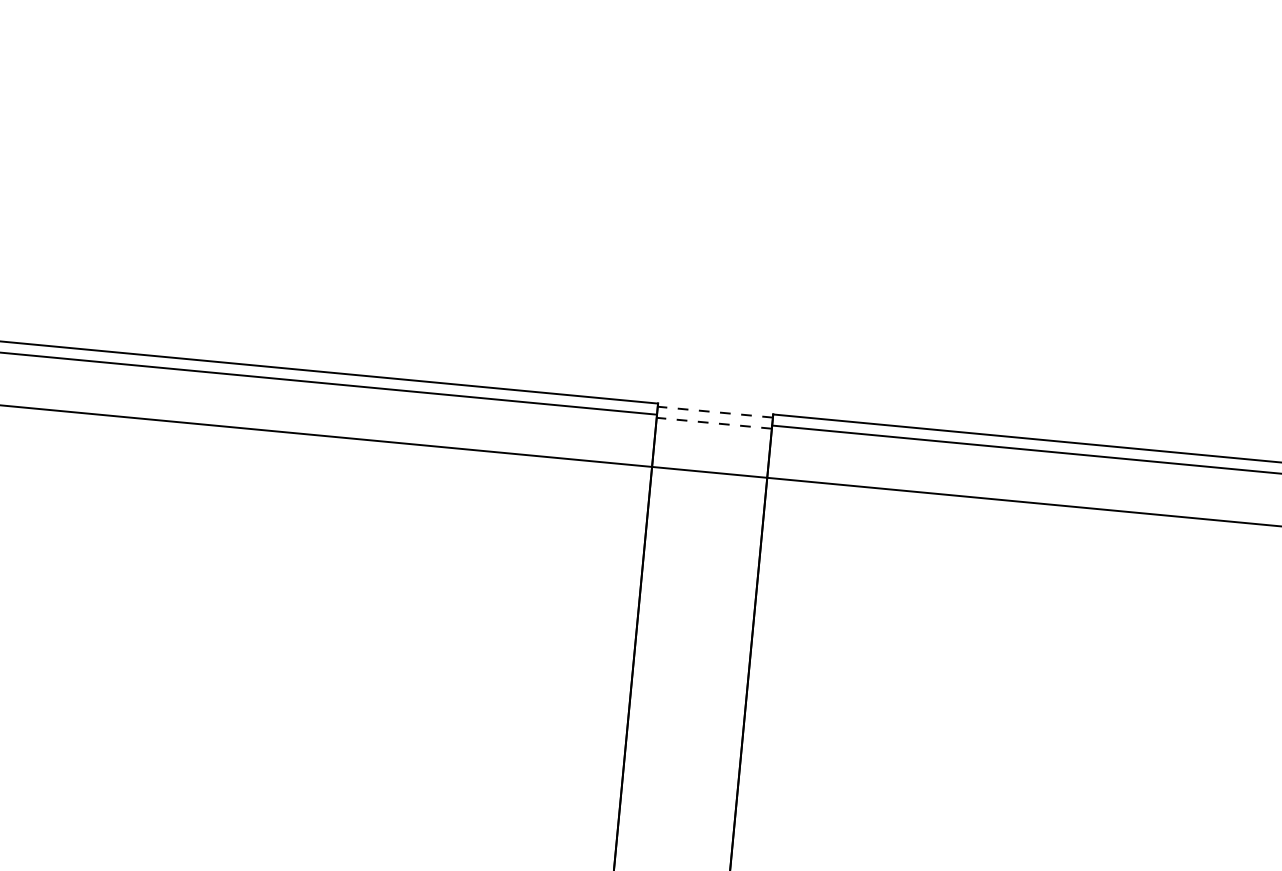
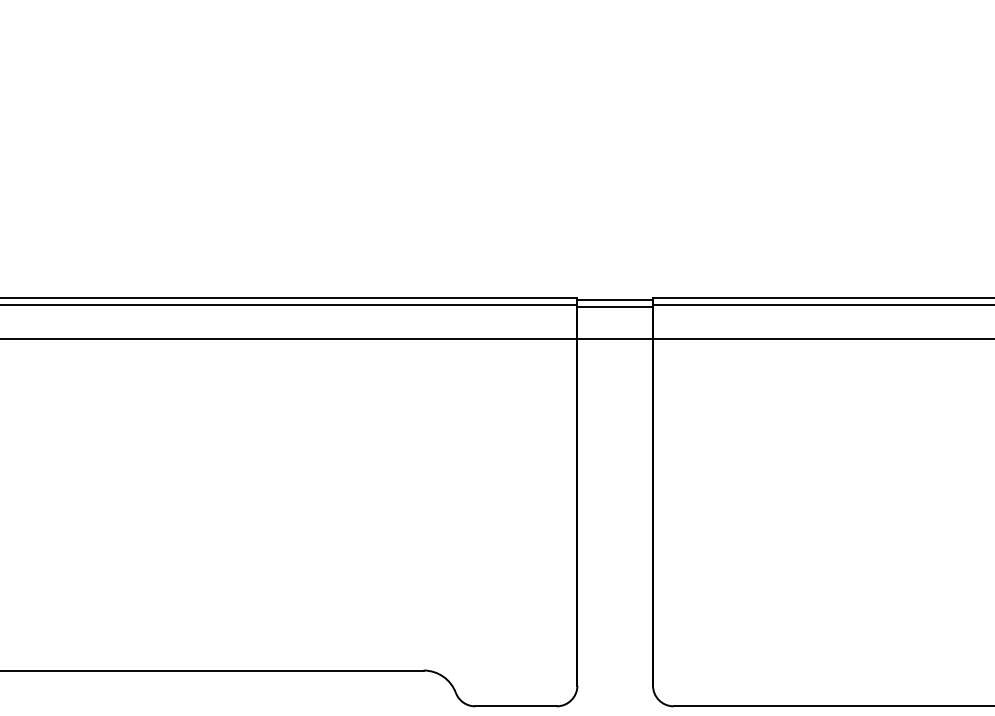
line: (715, 411) -> (615, 299), dashed -> solid
line: (714, 423) -> (615, 307), dashed -> solid

